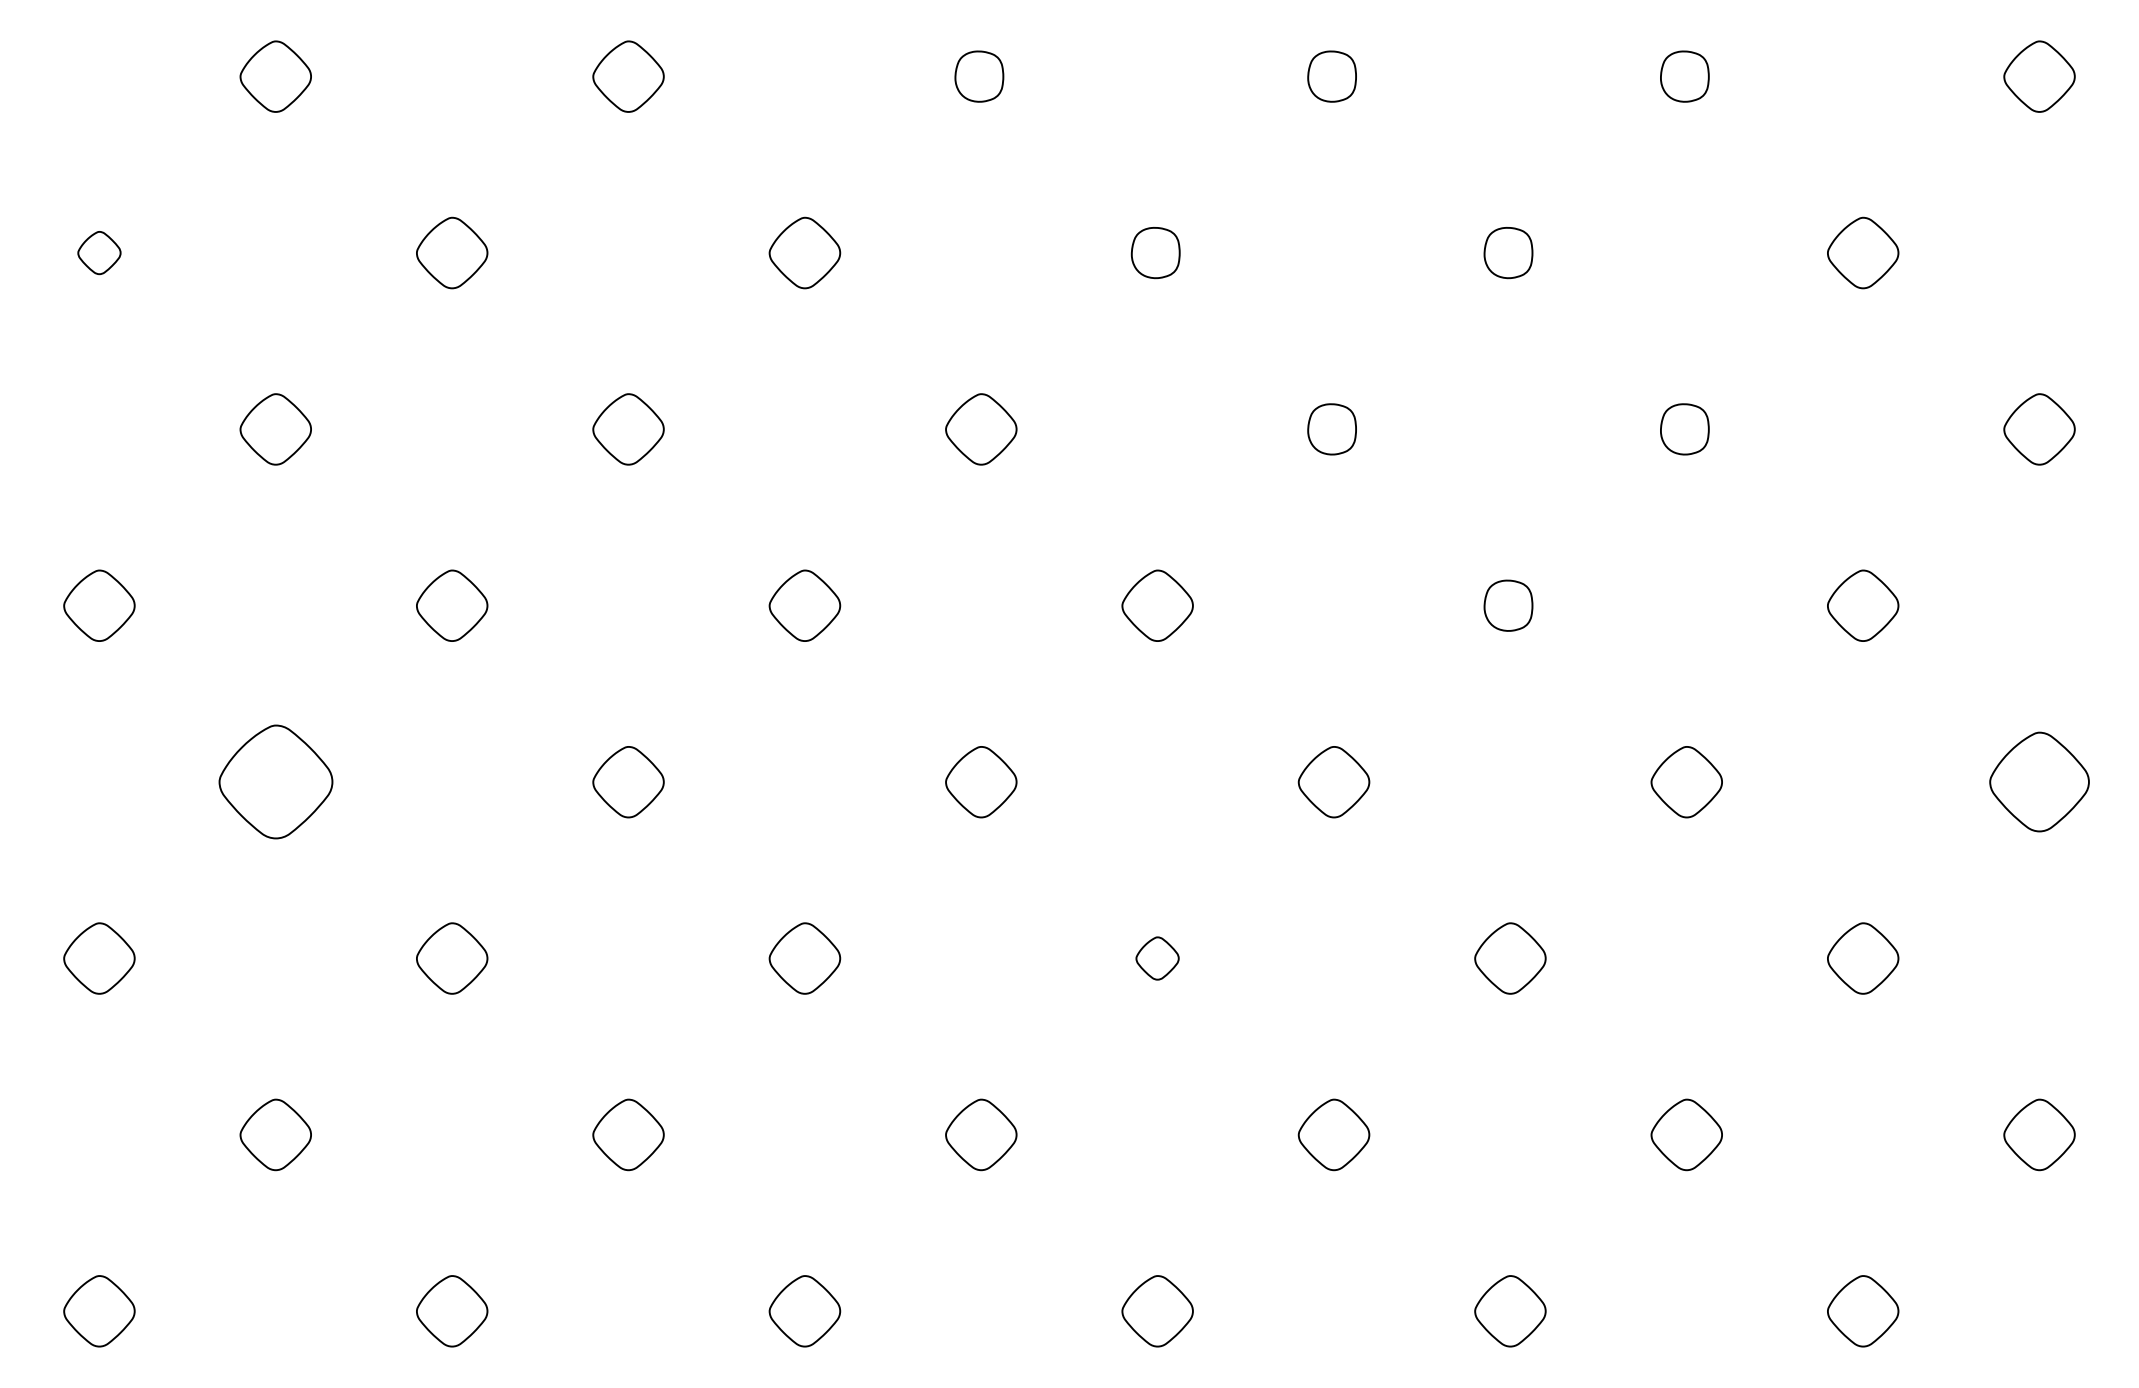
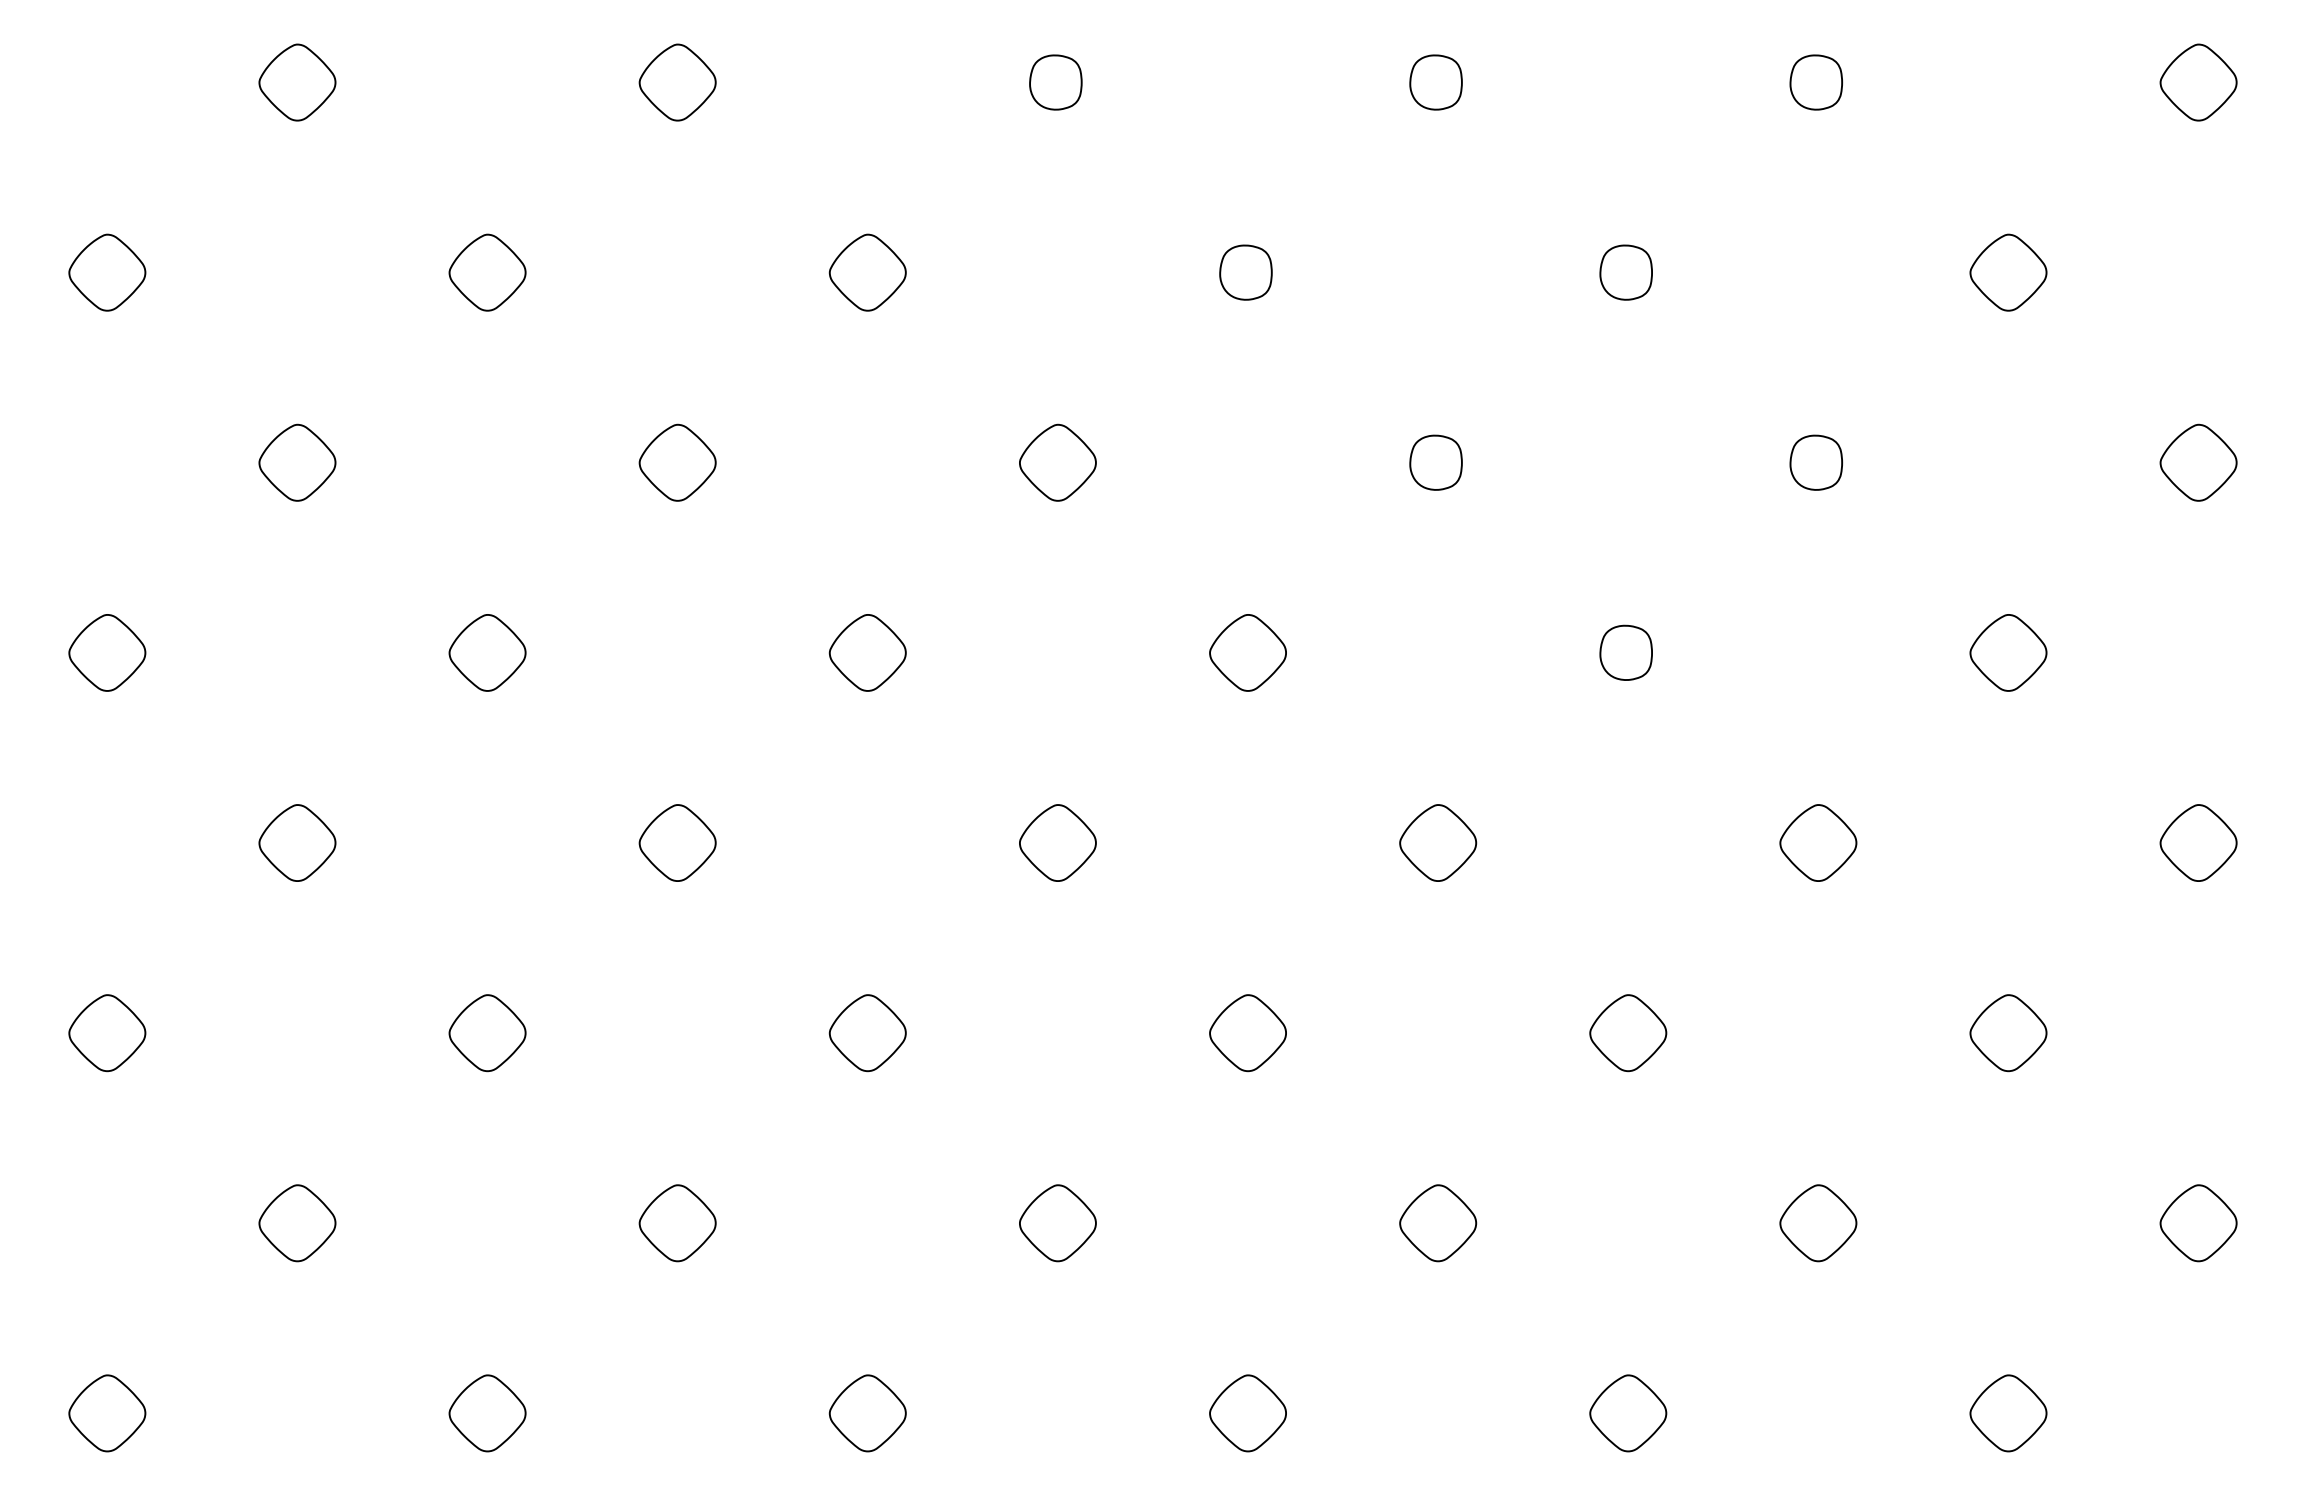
part: (99, 252) -> (107, 272), size x1.67
part: (275, 782) -> (297, 843), size x0.62
part: (2039, 782) -> (2198, 843), size x0.71
part: (1157, 958) -> (1247, 1033), size x1.67

